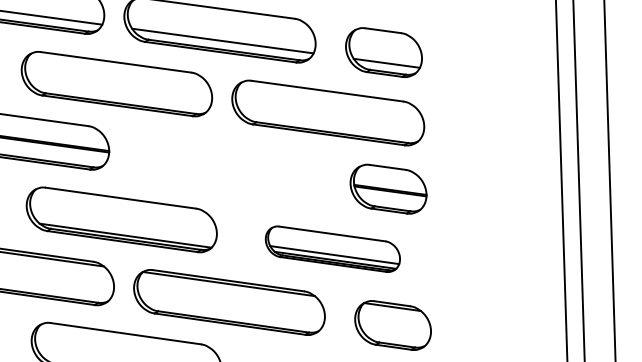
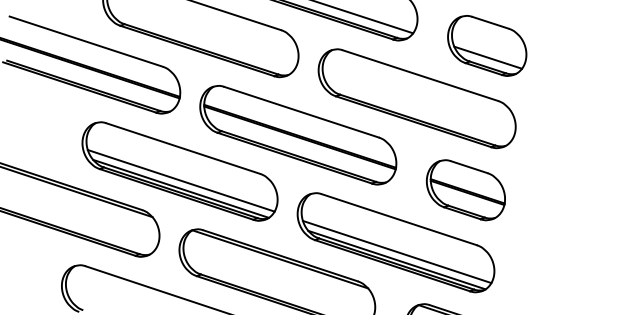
part: (224, 166) -> (298, 135), added
line: (124, 227) -> (181, 180), added
part: (332, 248) -> (395, 241), size x1.43

